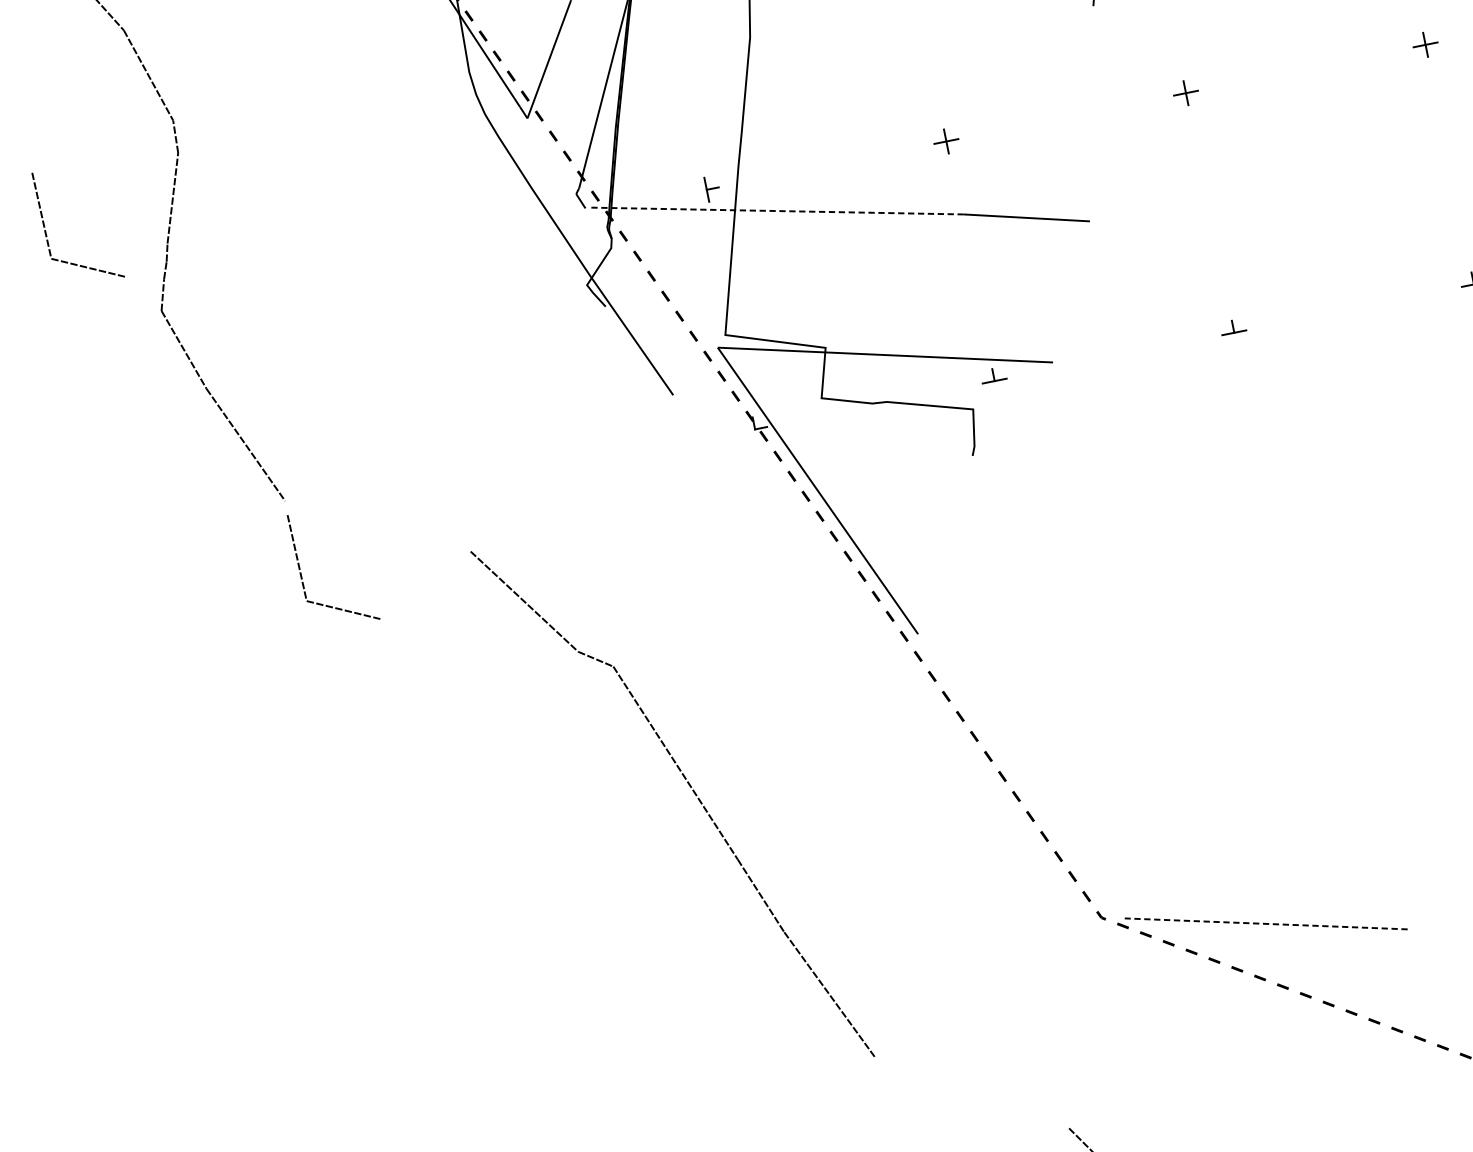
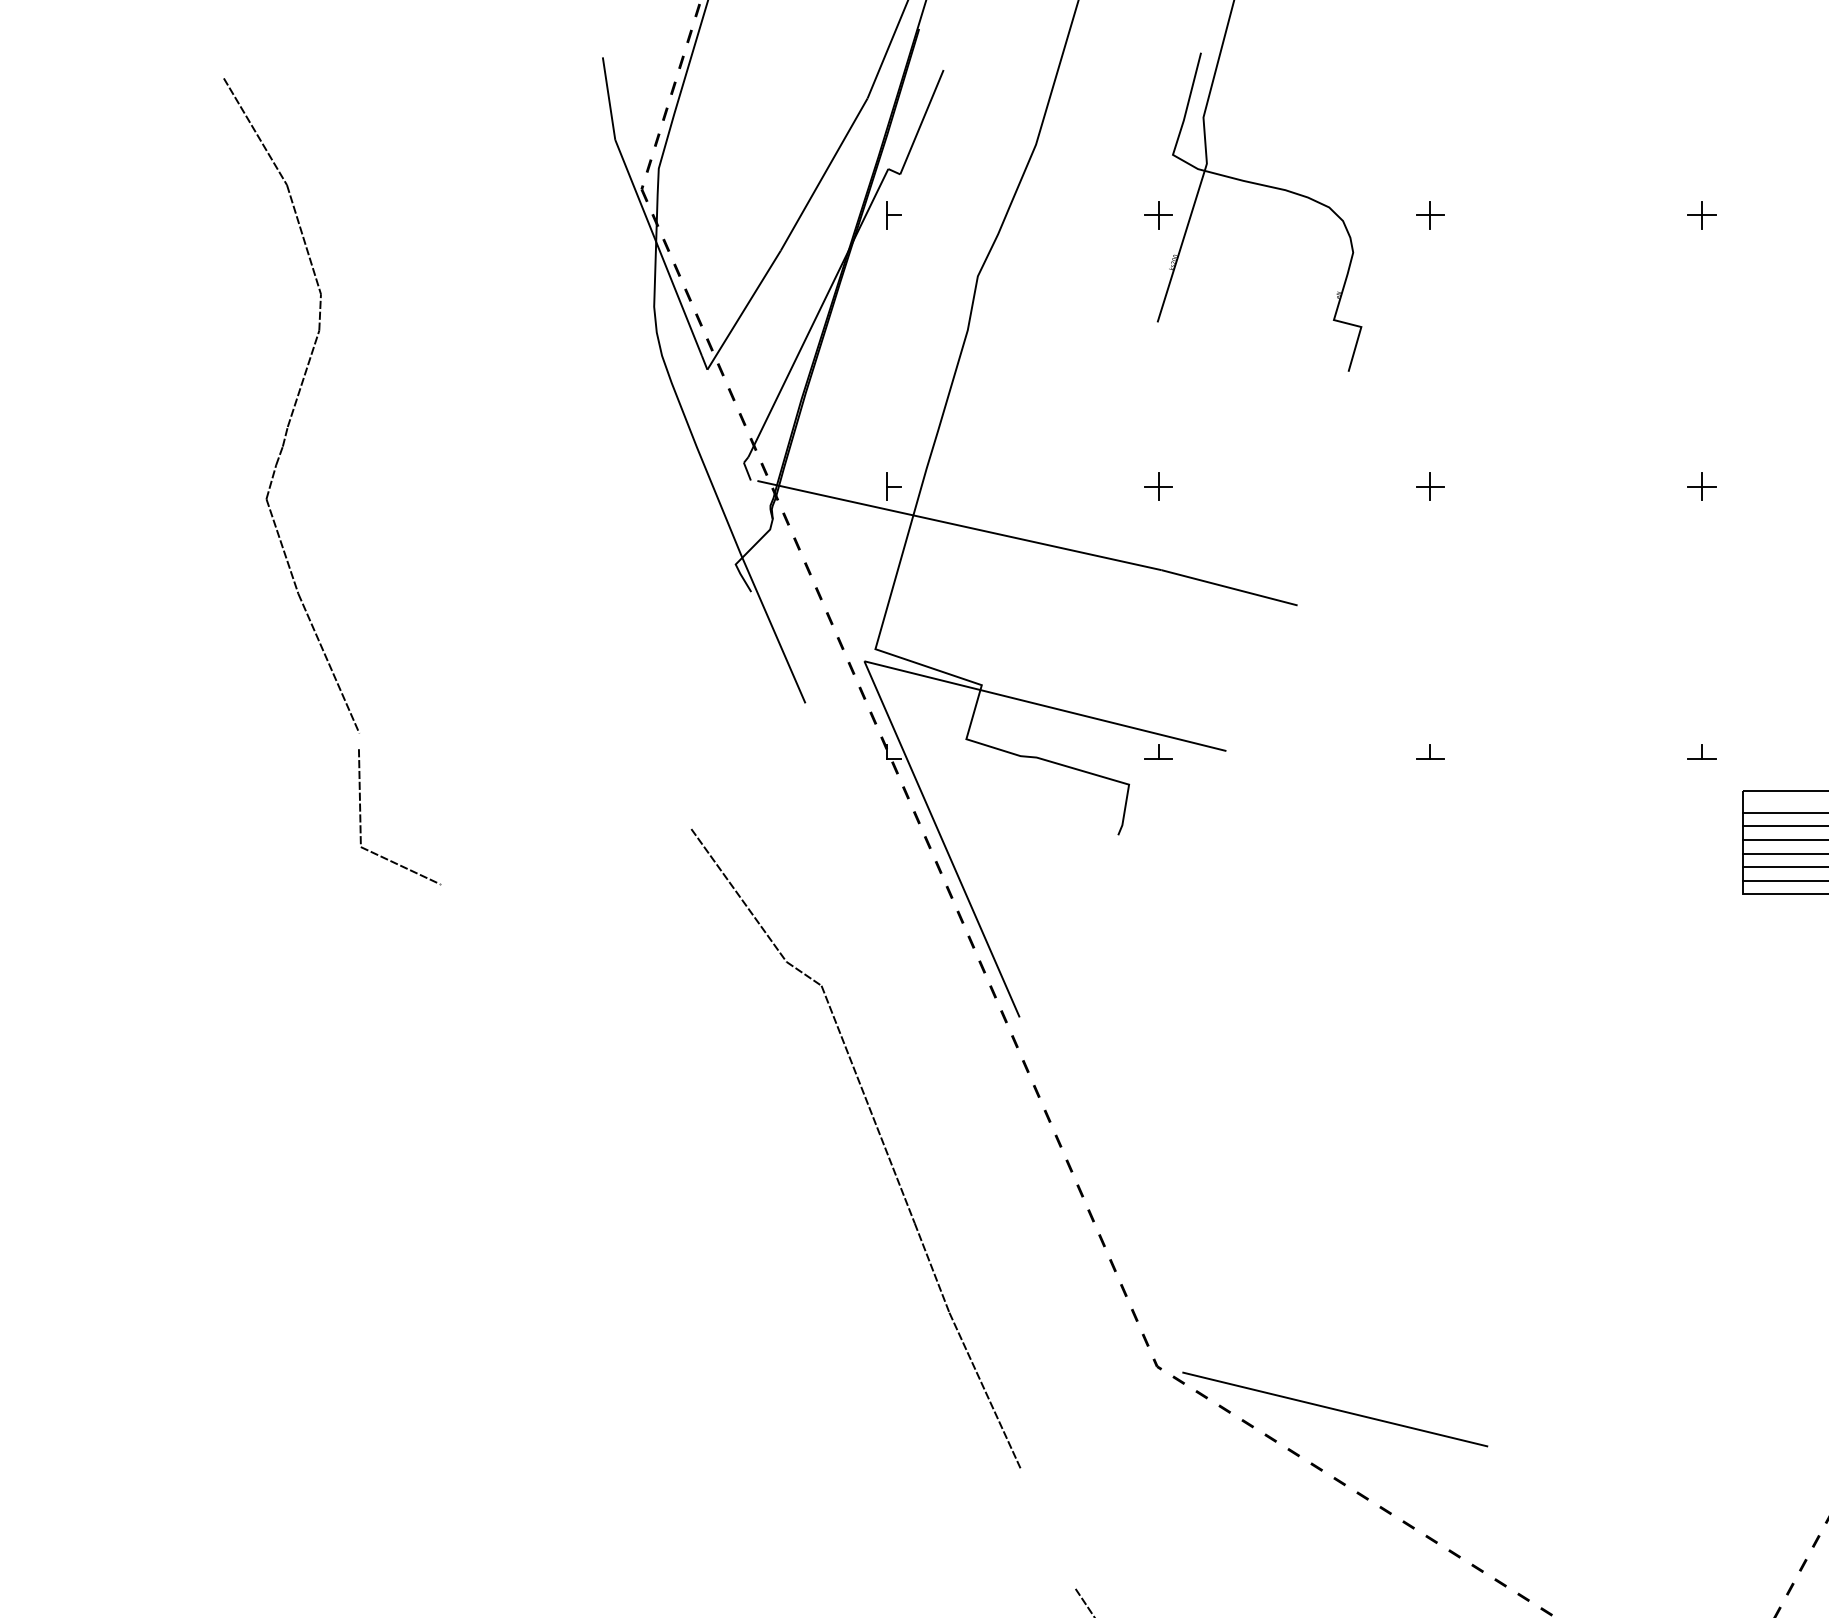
line: (777, 210) -> (959, 525), dashed -> solid
part: (46, 232) -> (158, 388), removed
part: (692, 791) -> (880, 1139), moved
line: (1265, 924) -> (1334, 1409), dashed -> solid

